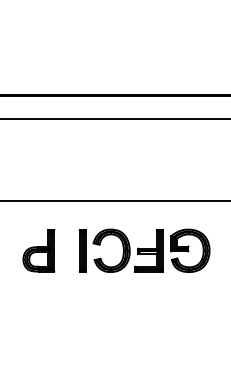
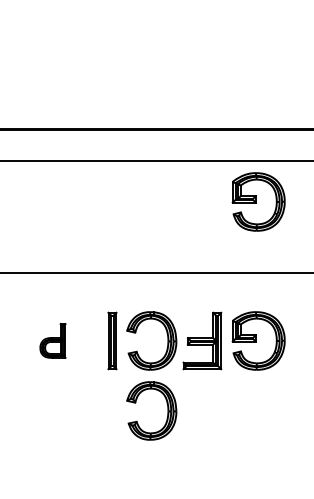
part: (190, 148) -> (258, 201), added
part: (38, 250) -> (52, 340), size x0.6
part: (123, 302) -> (167, 410), added

